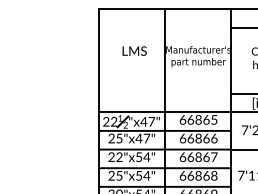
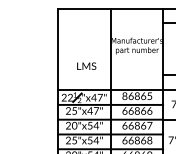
text: (134, 50) -> (86, 65), moved
text: (182, 119) -> (124, 95), 66865 -> 86865
text: (119, 157) -> (74, 125), 22"x54" -> 20"x54"

